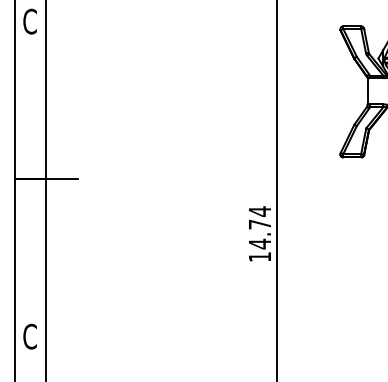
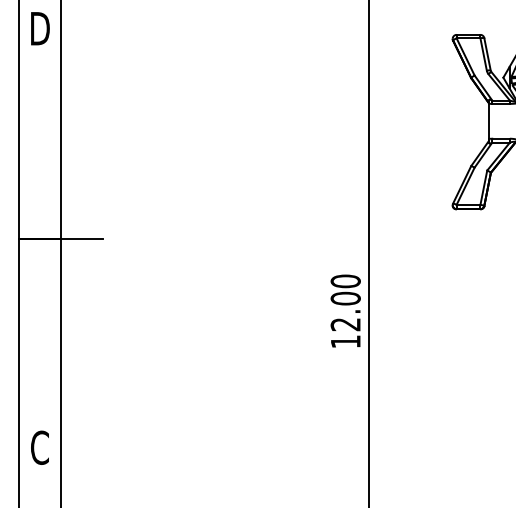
text: (30, 21) -> (40, 28), C -> D
text: (259, 227) -> (345, 302), 14.74 -> 12.00

